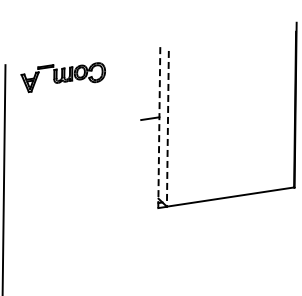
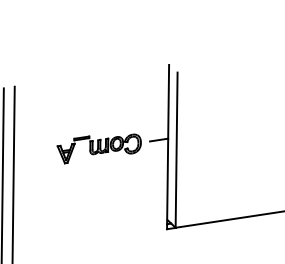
part: (62, 77) -> (98, 148), moved
line: (159, 125) -> (168, 146), dashed -> solid
line: (167, 128) -> (176, 149), dashed -> solid

